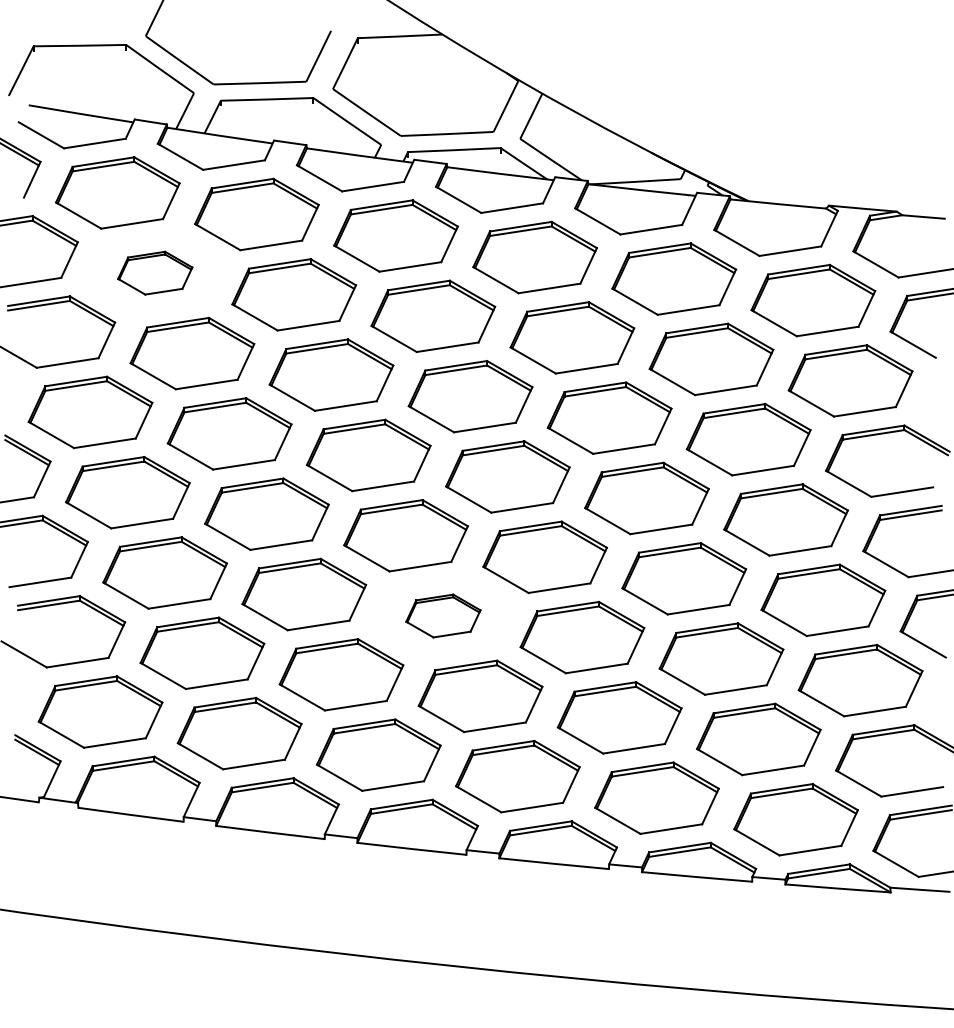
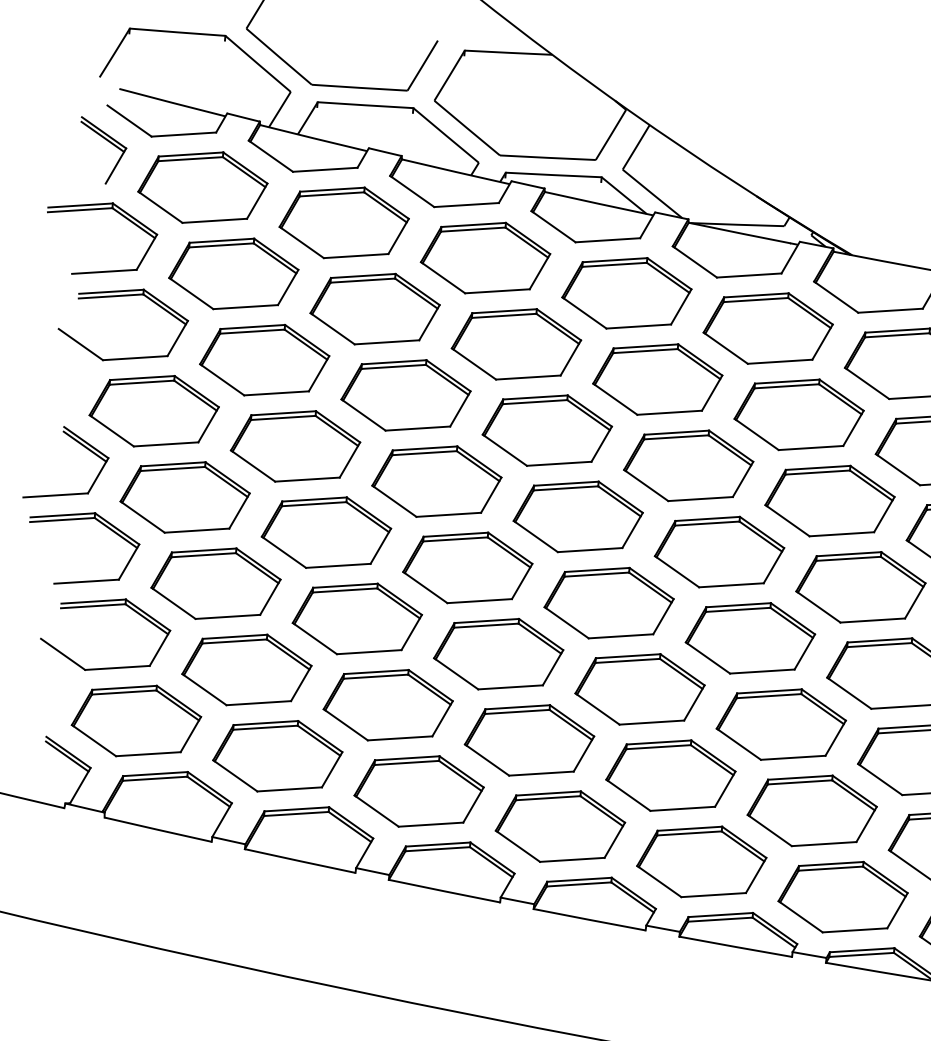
part: (155, 272) -> (234, 273), size x1.67
part: (443, 615) -> (498, 653), size x1.67

